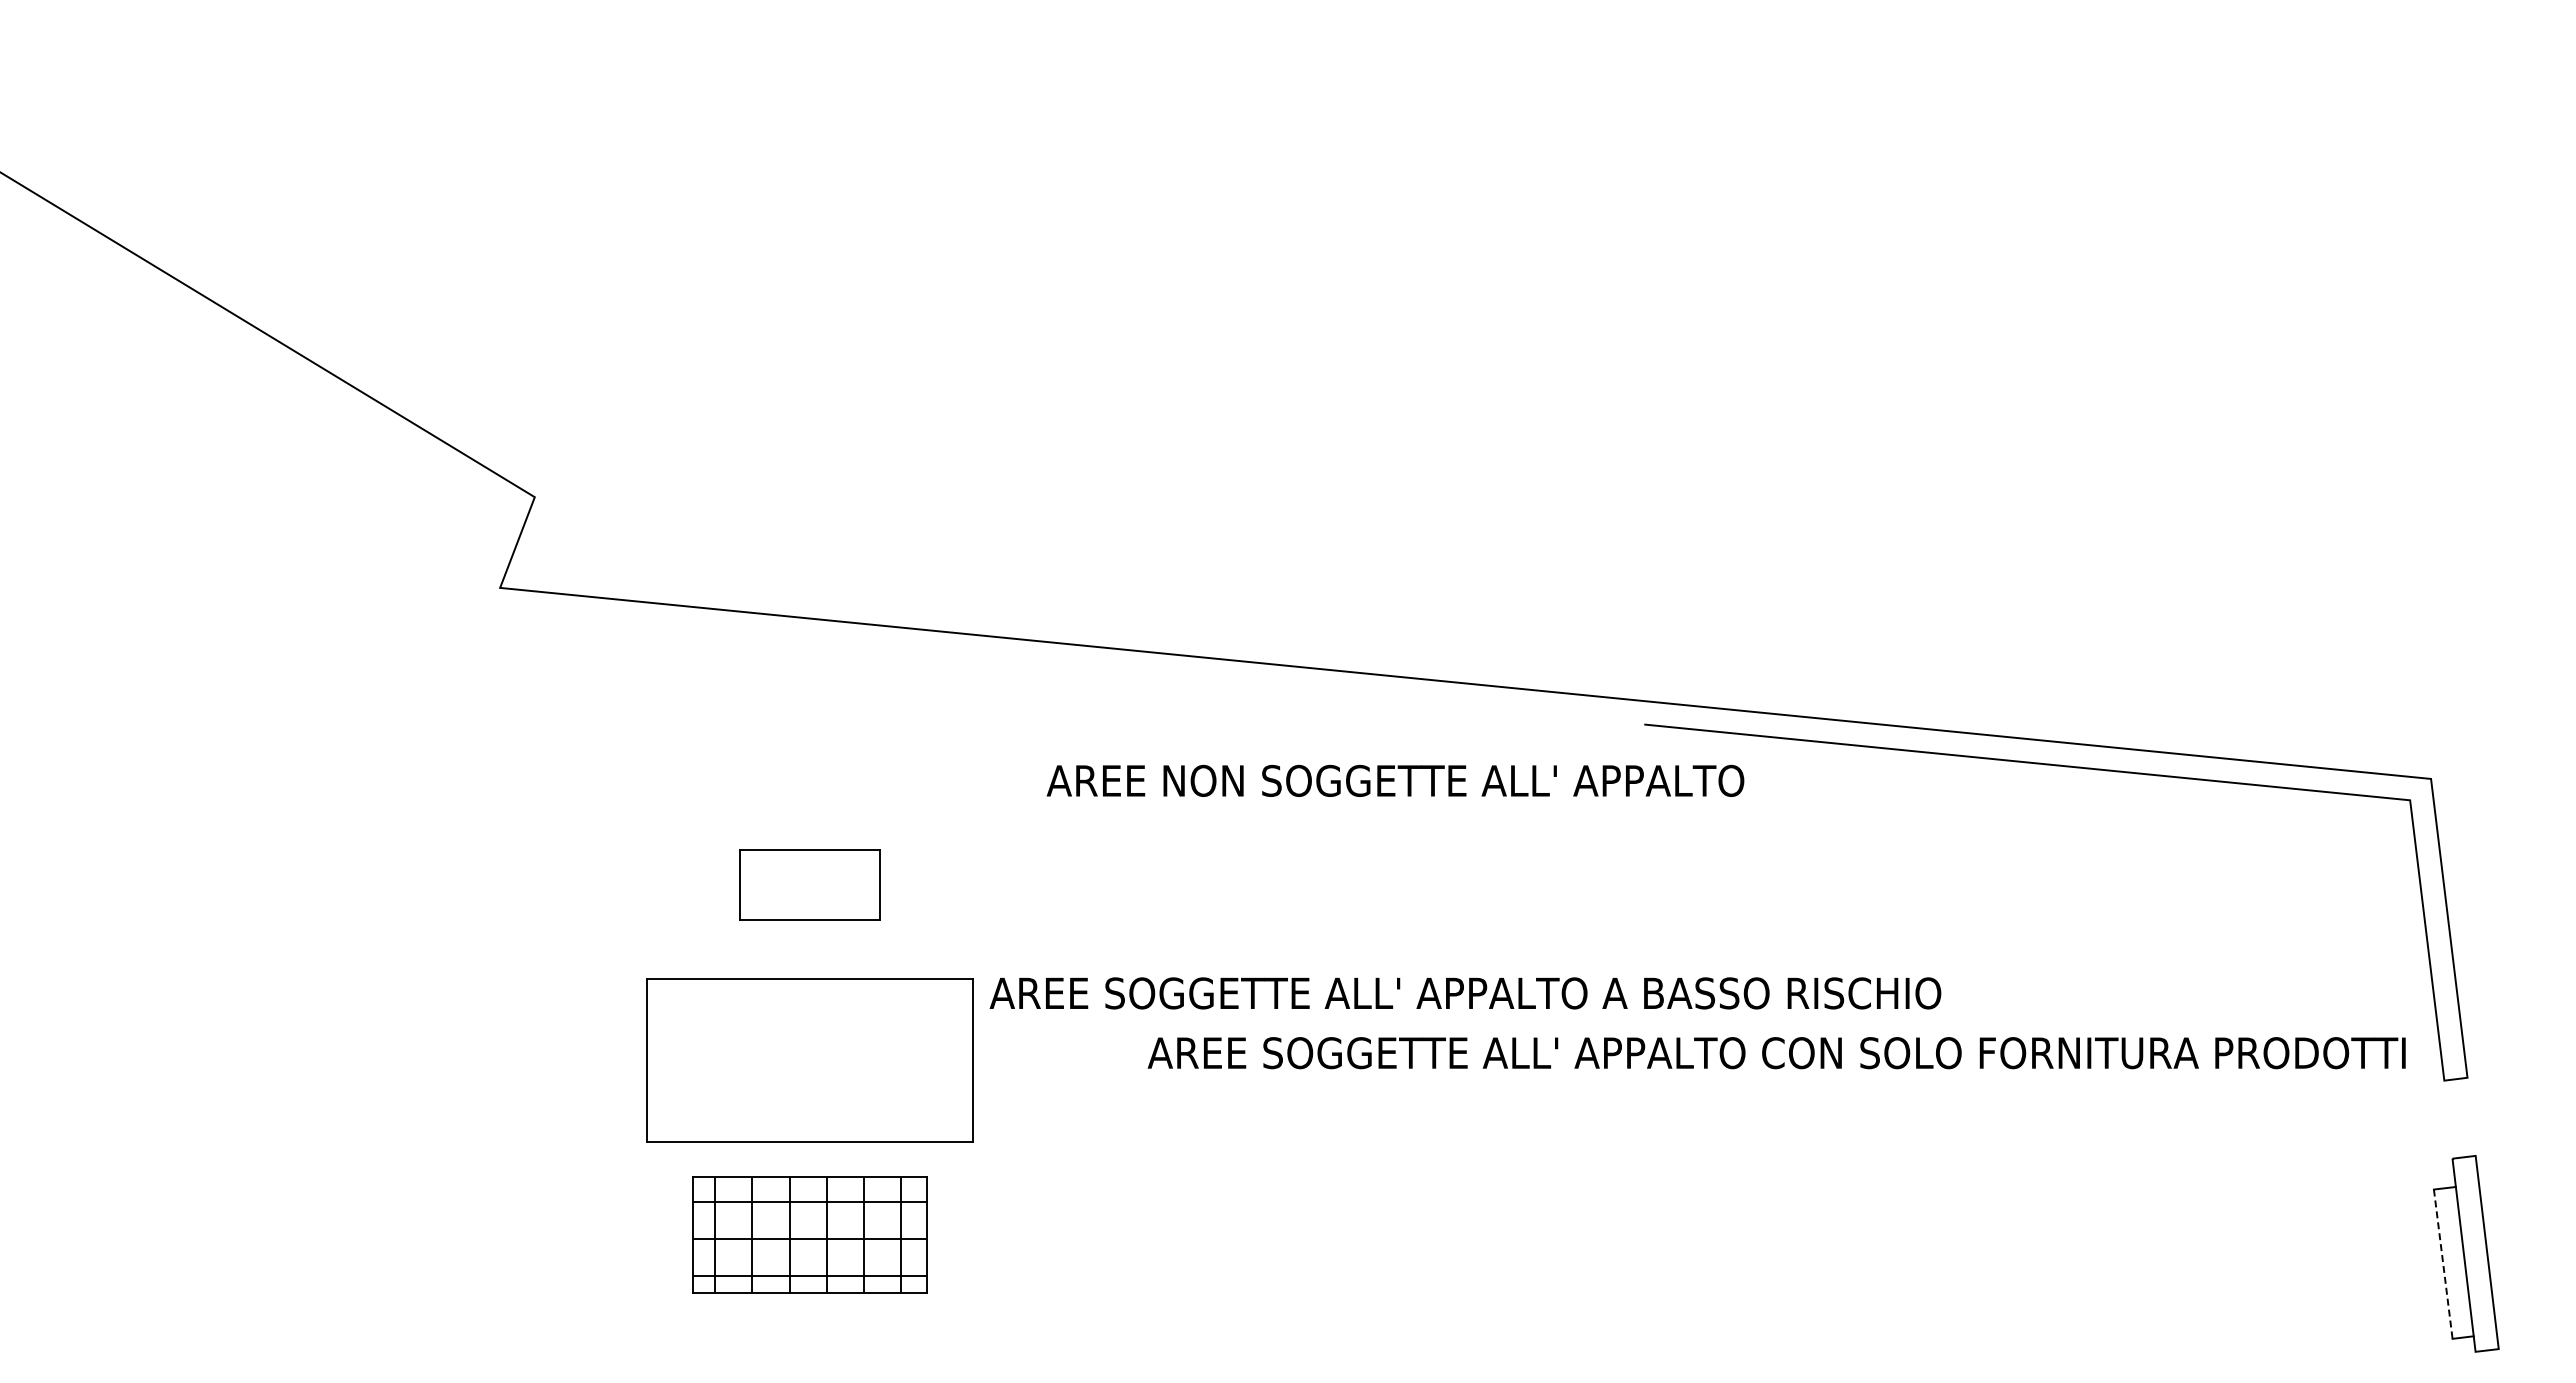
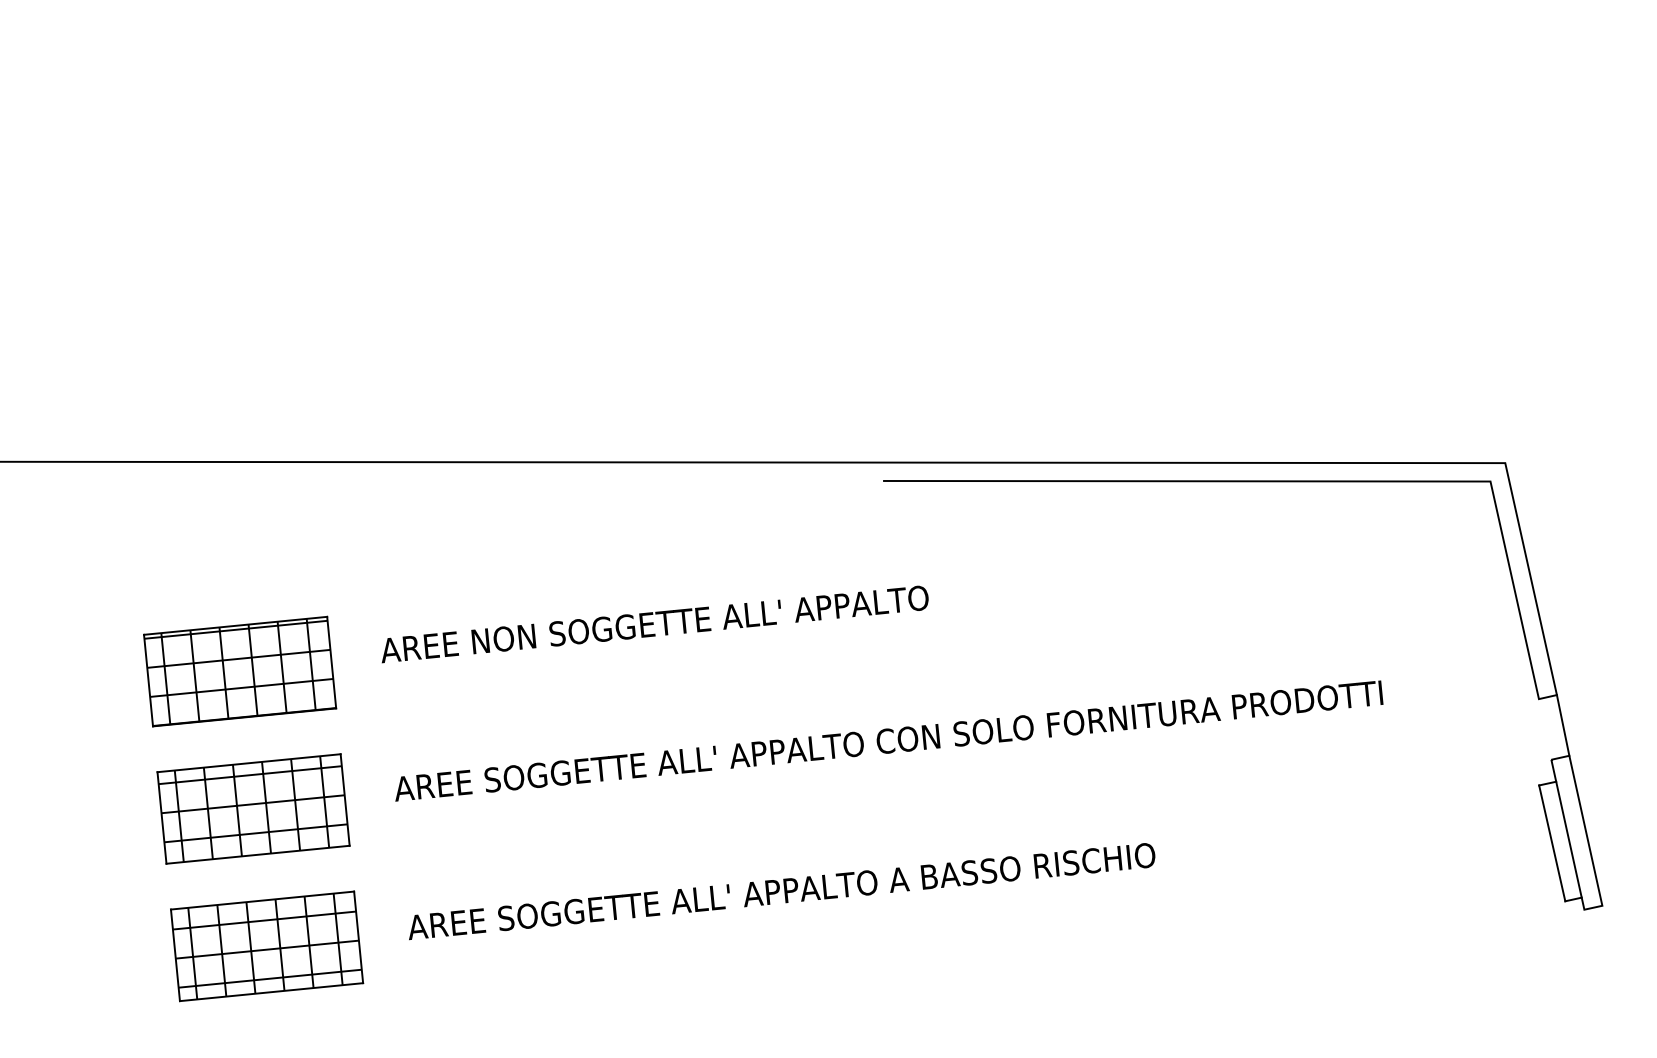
text: (1395, 780) -> (654, 623), moved
part: (809, 885) -> (239, 671), size x1.67
text: (1465, 993) -> (781, 891), moved
text: (1776, 1053) -> (888, 741), moved
part: (809, 1060) -> (253, 809), size x0.71
line: (2471, 1116) -> (1563, 725), added
line: (2443, 1264) -> (1552, 843), dashed -> solid

